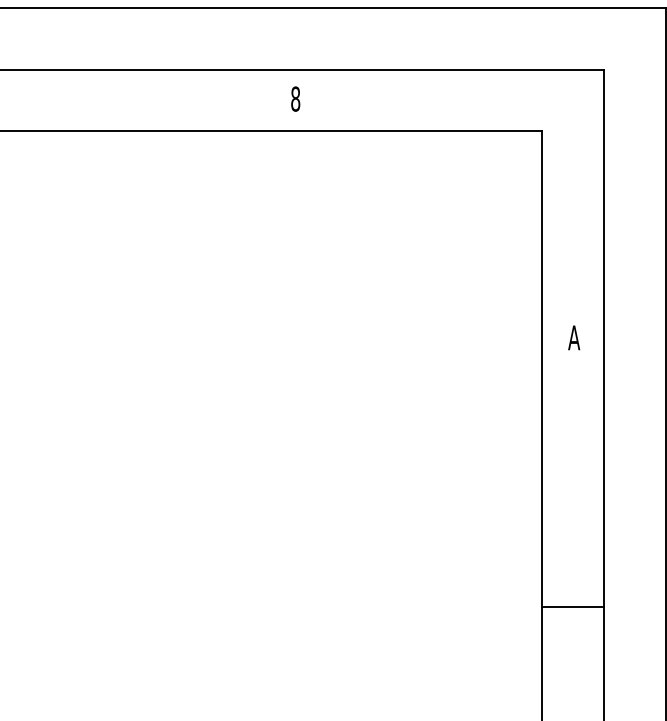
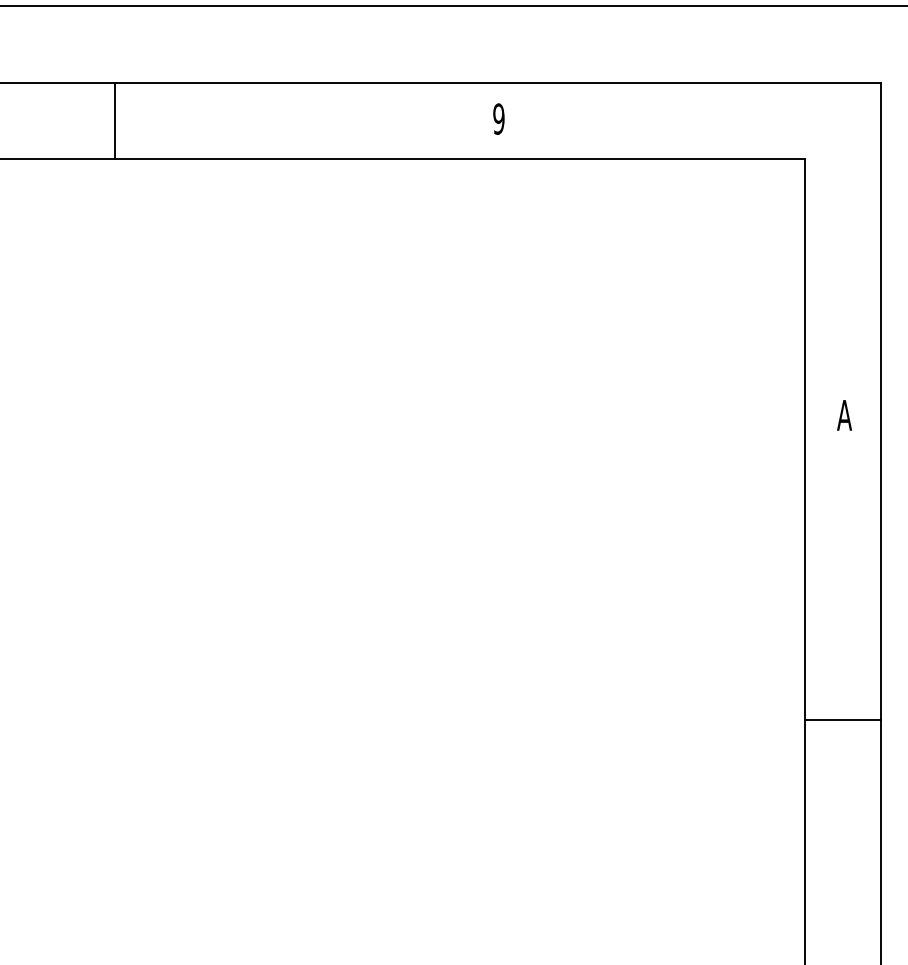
text: (295, 98) -> (498, 118), 8 -> 9
line: (572, 607) -> (842, 720), moved

